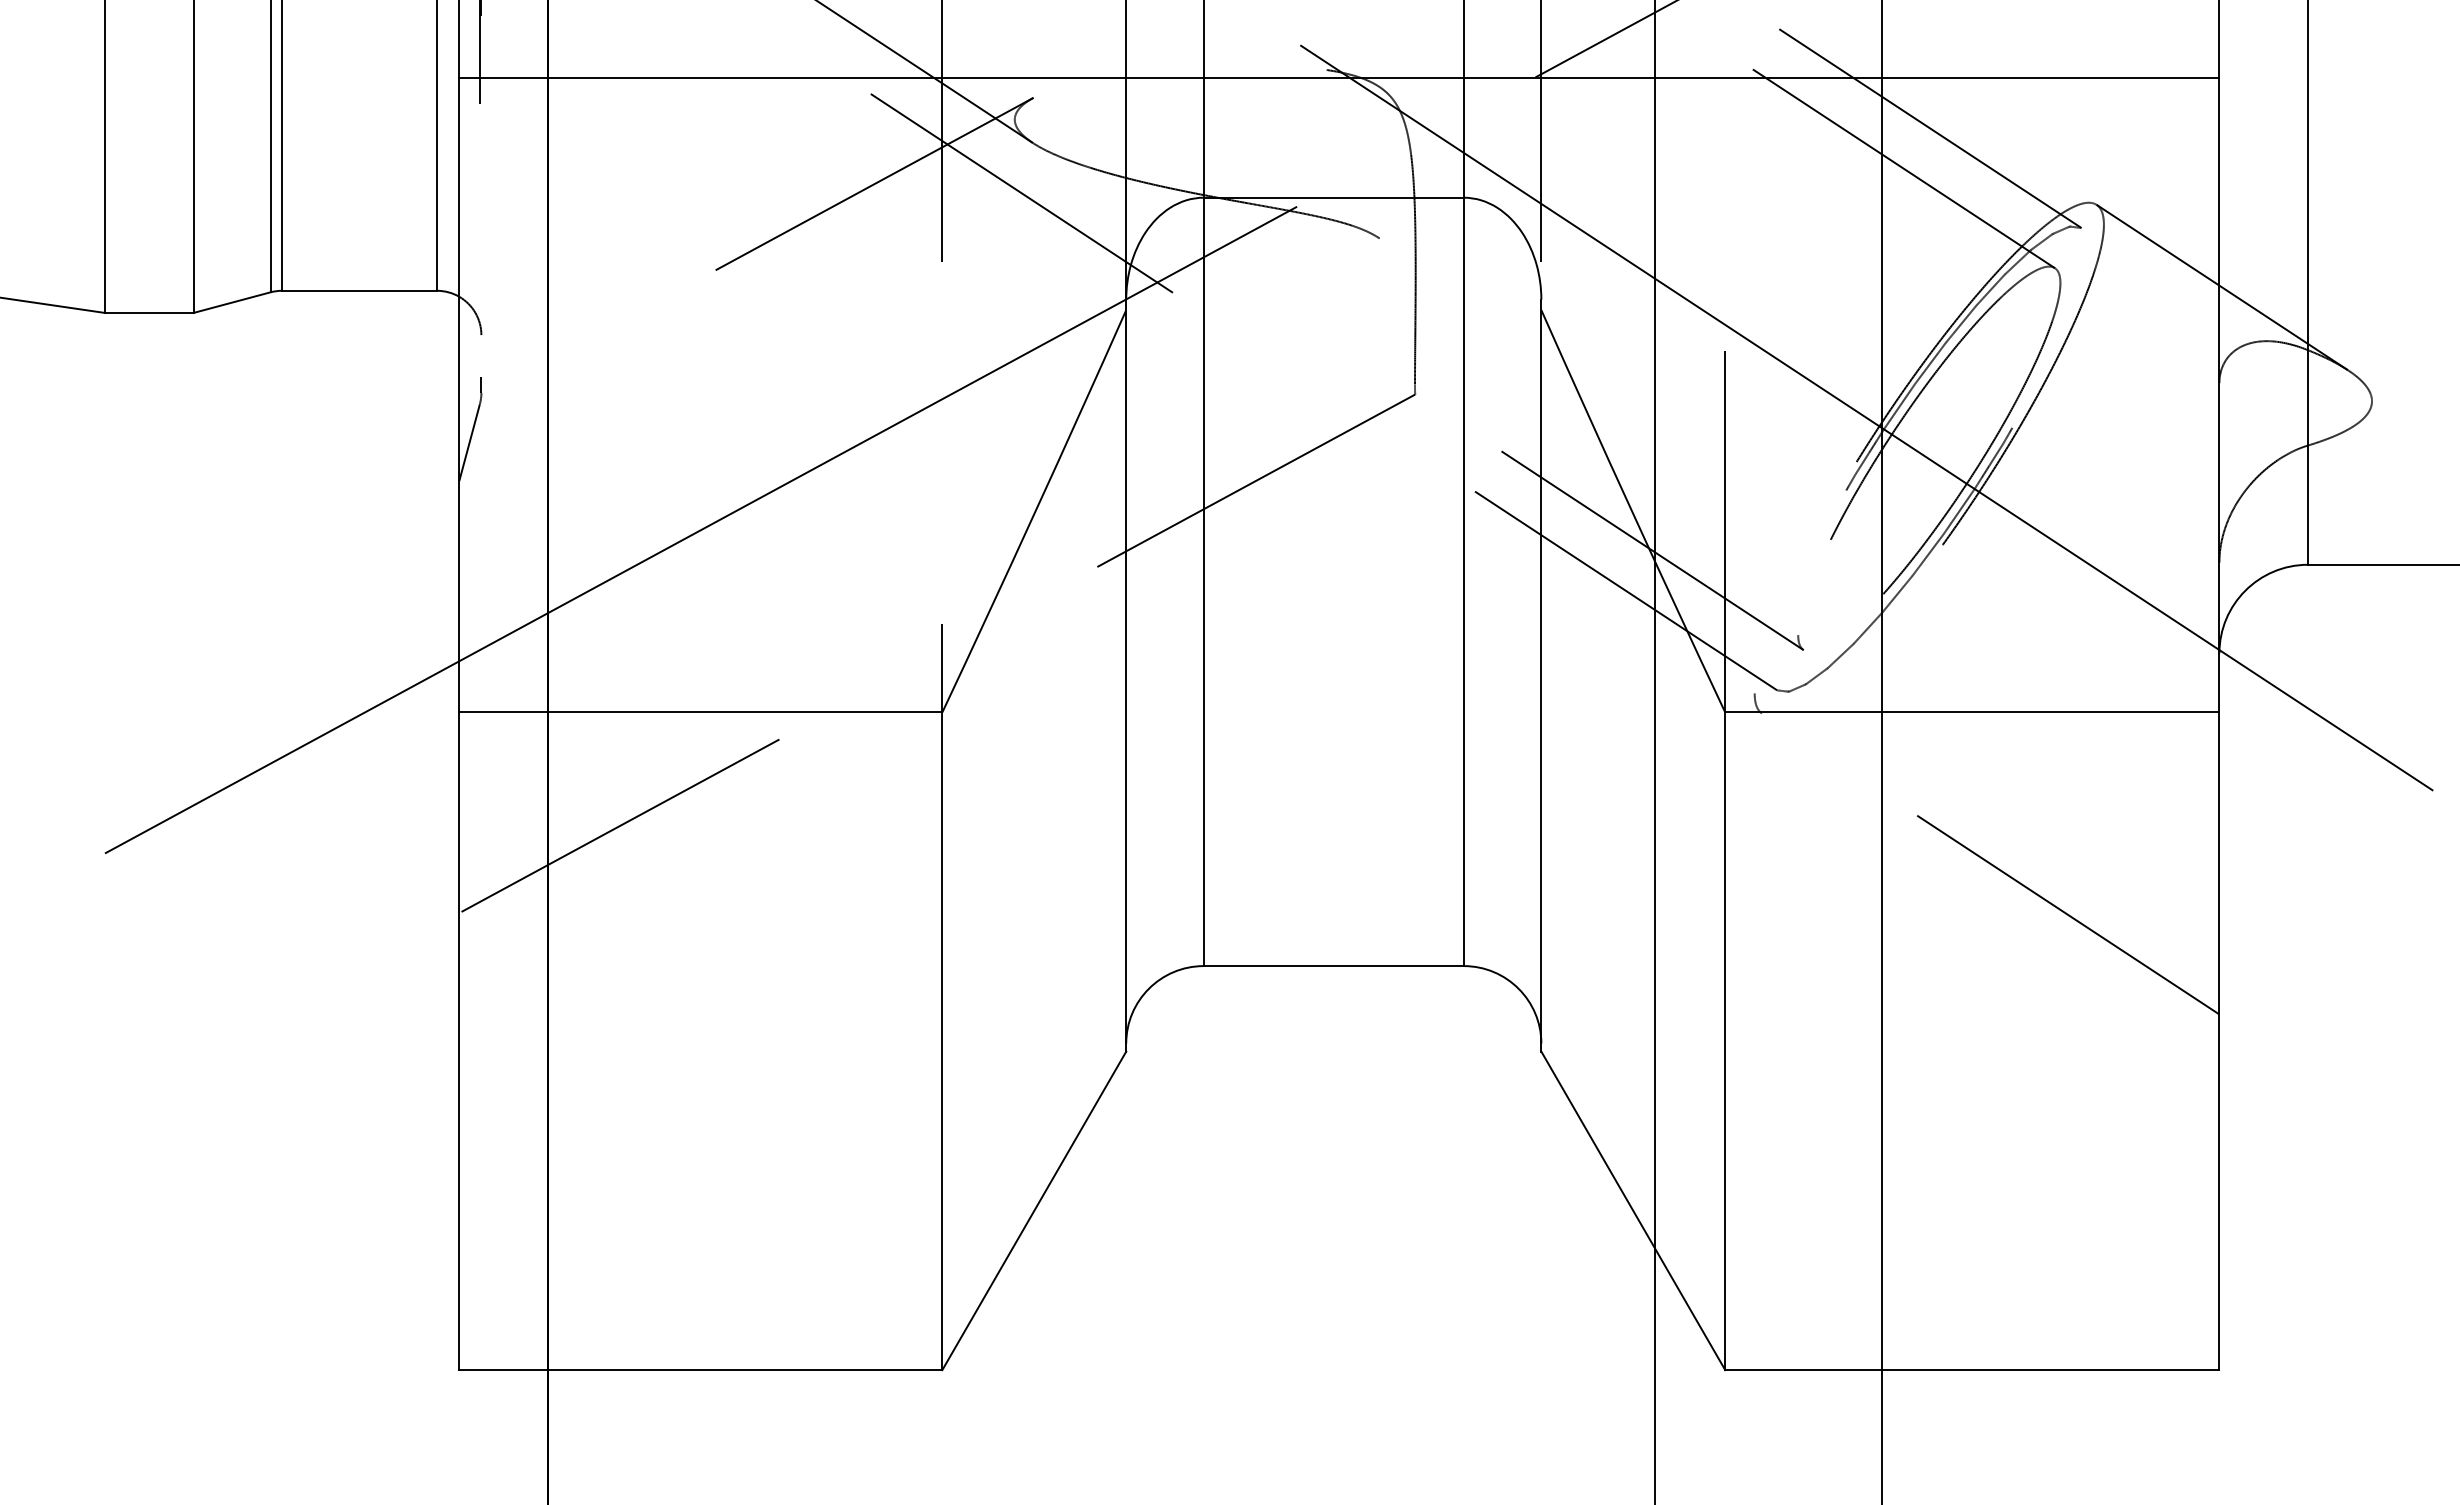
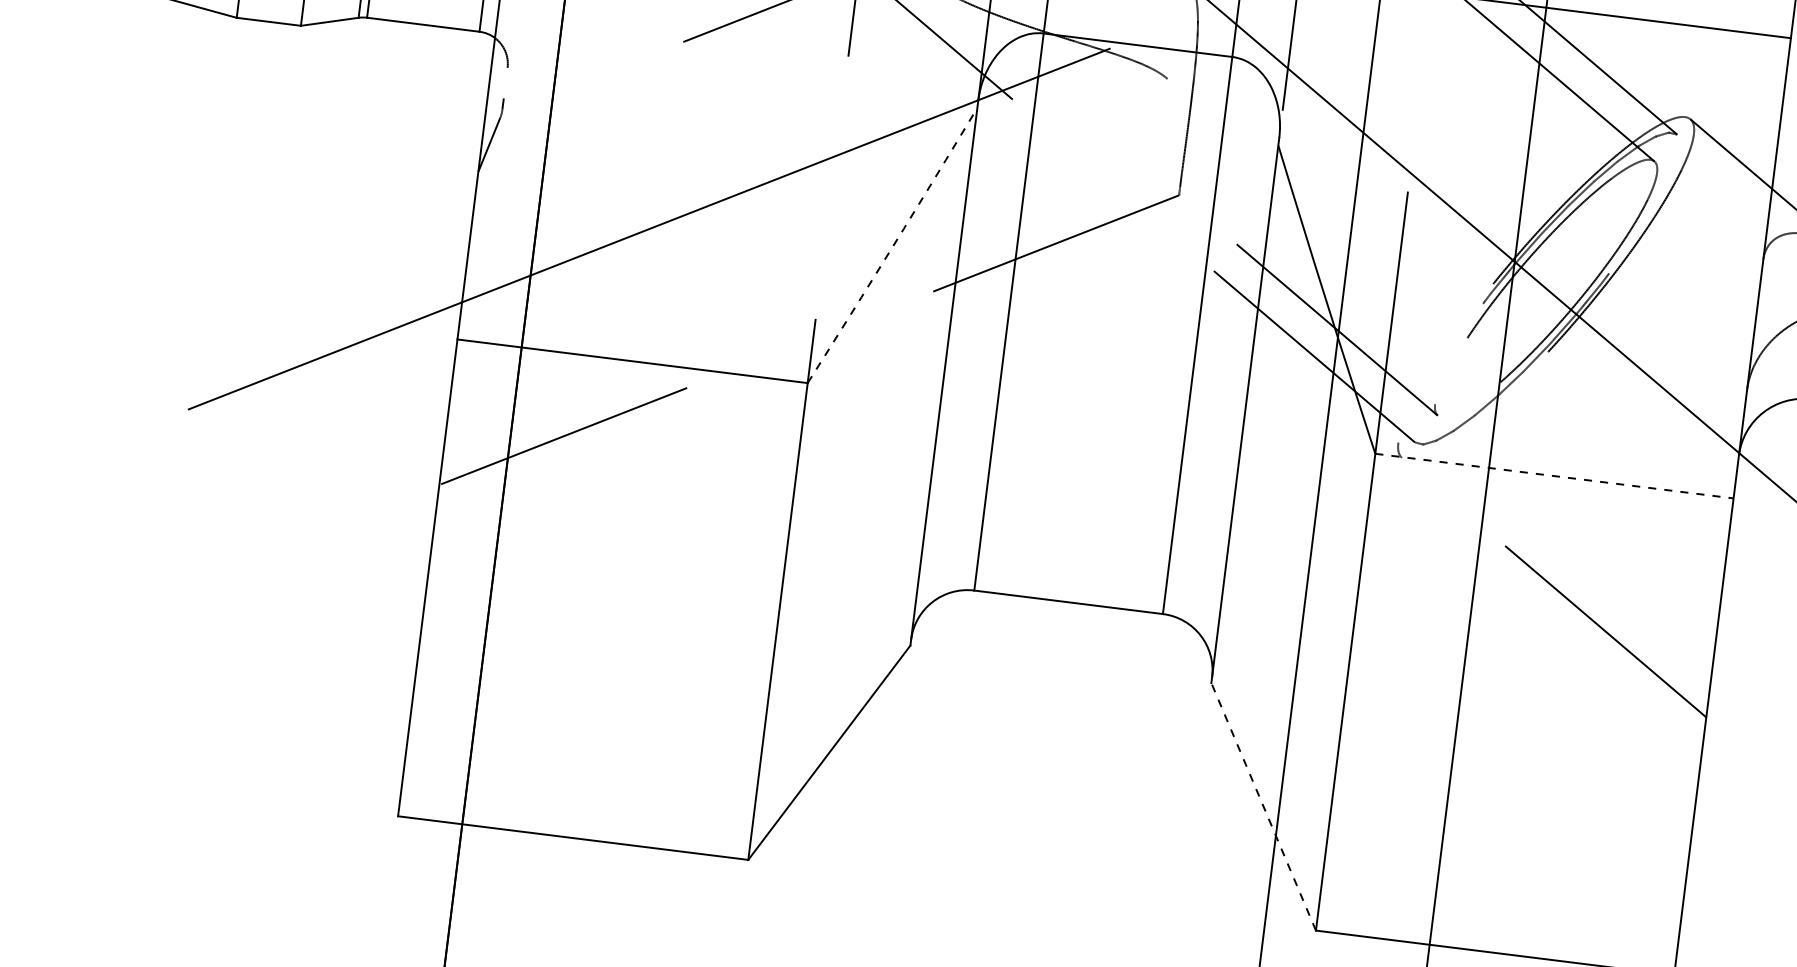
arc: (1035, 511) -> (893, 245), solid -> dashed
line: (1972, 712) -> (1554, 476), solid -> dashed
line: (1633, 1210) -> (1263, 806), solid -> dashed

